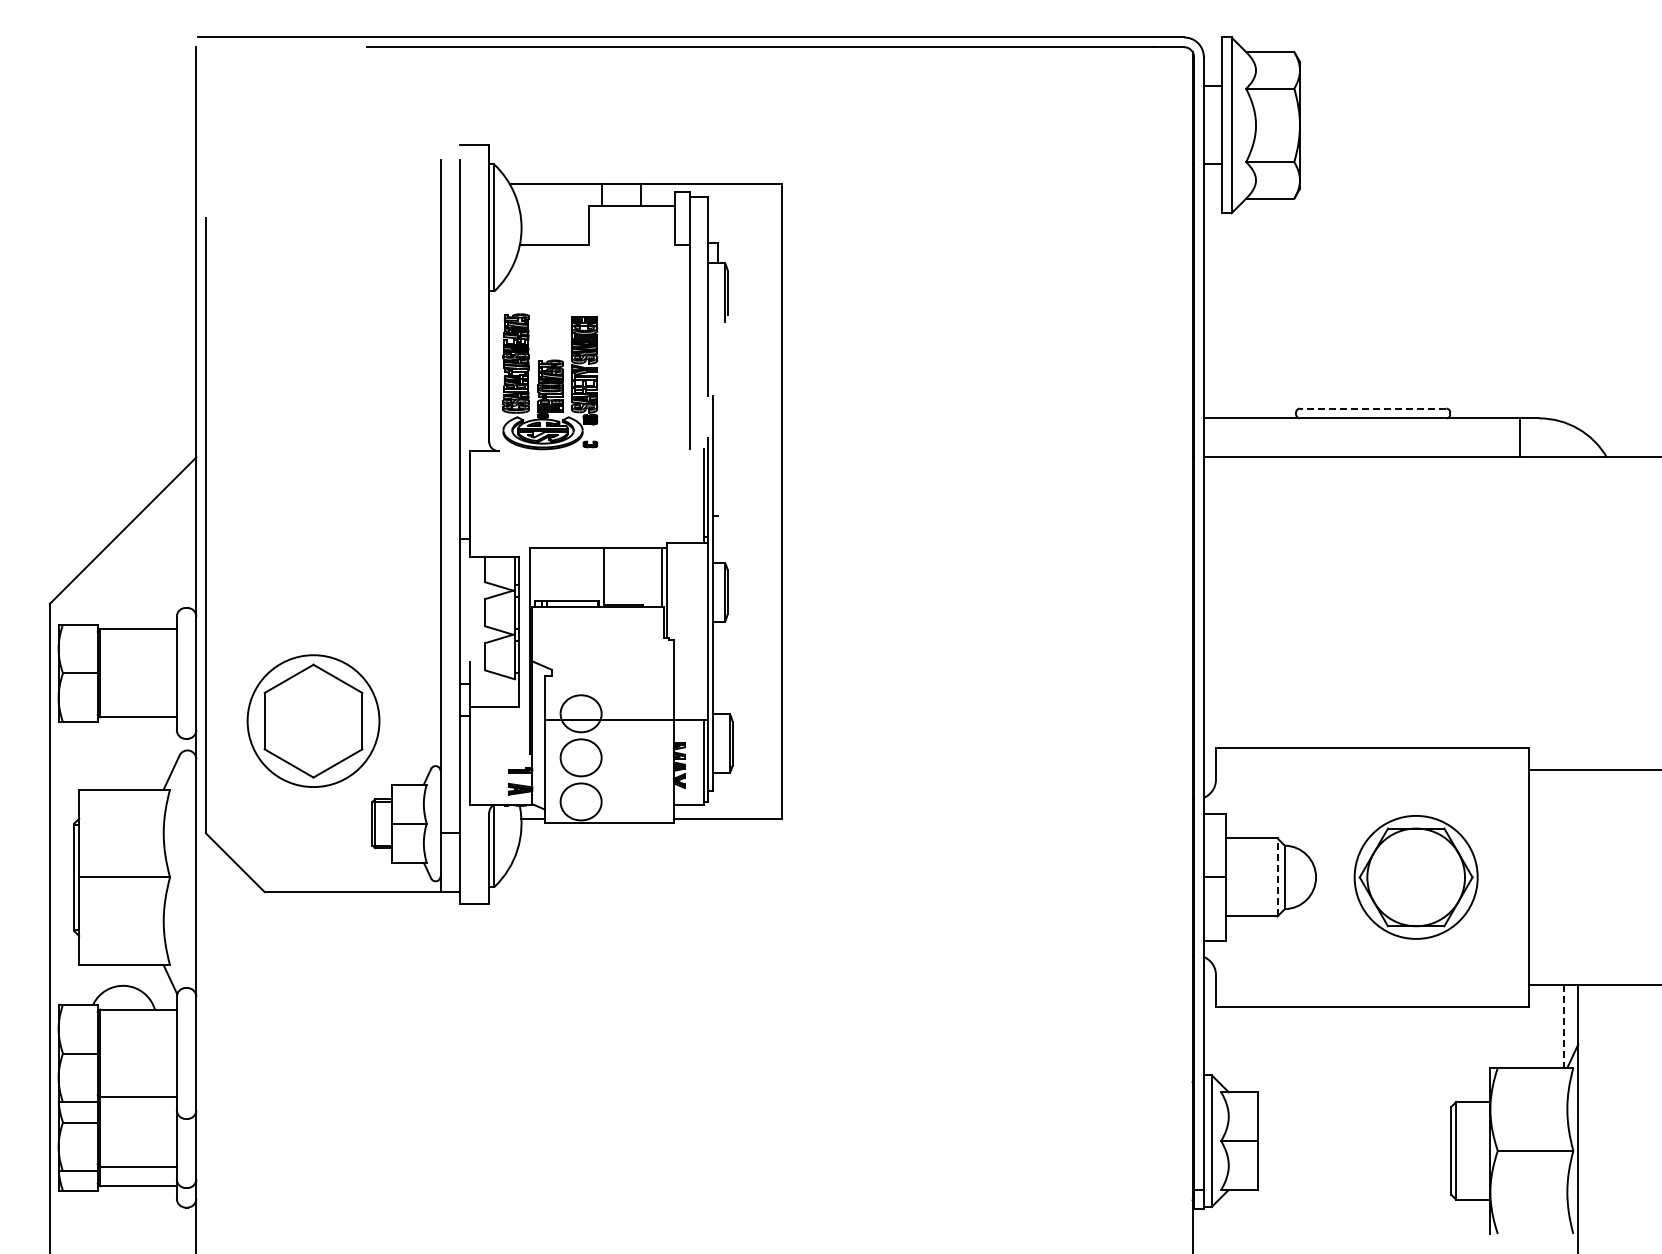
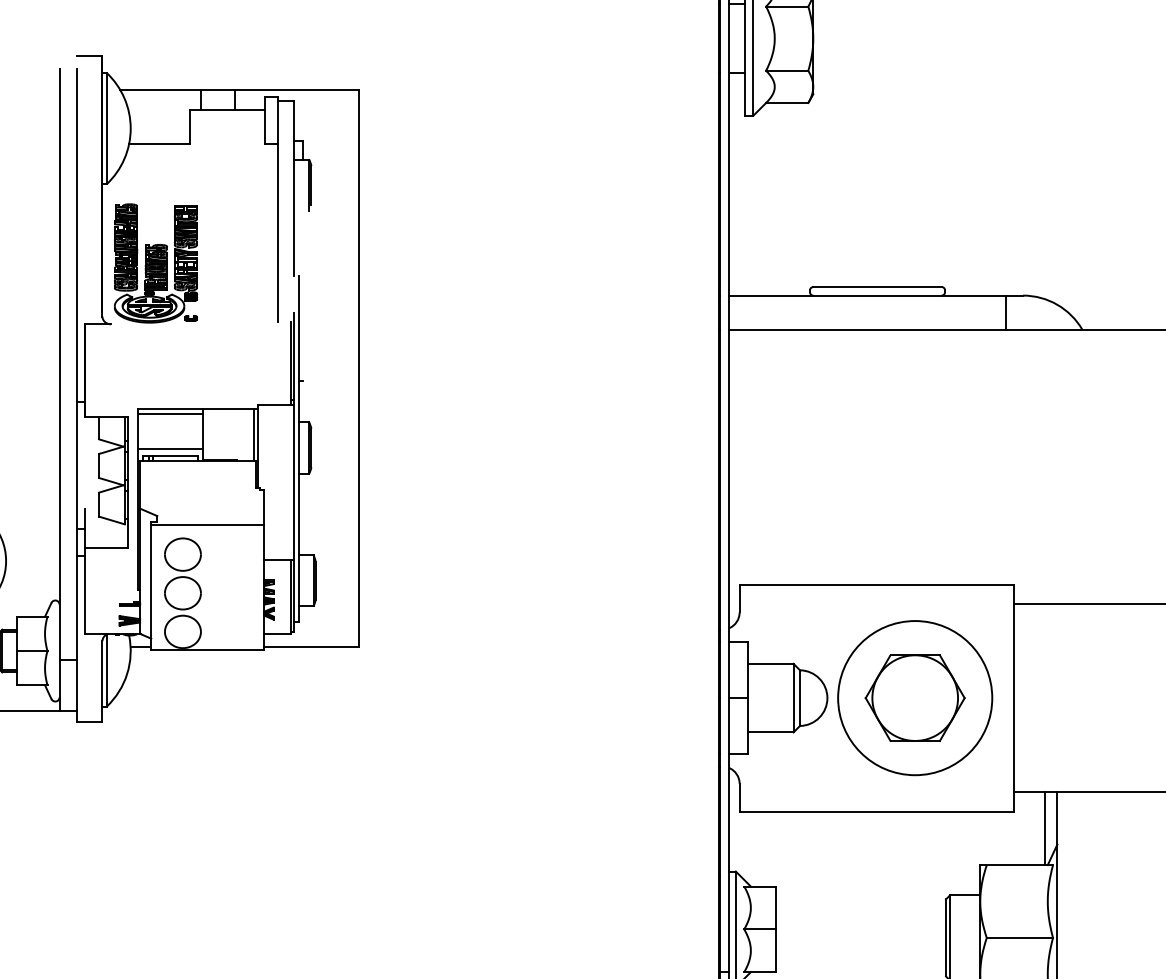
line: (1372, 408) -> (876, 286), dashed -> solid
line: (566, 553) -> (170, 414), added
line: (566, 593) -> (170, 449), added
line: (609, 720) -> (207, 525), moved
line: (1277, 876) -> (793, 697), dashed -> solid
circle: (1416, 877) -> (915, 698), size x1.43
line: (1563, 1026) -> (1044, 828), dashed -> solid

